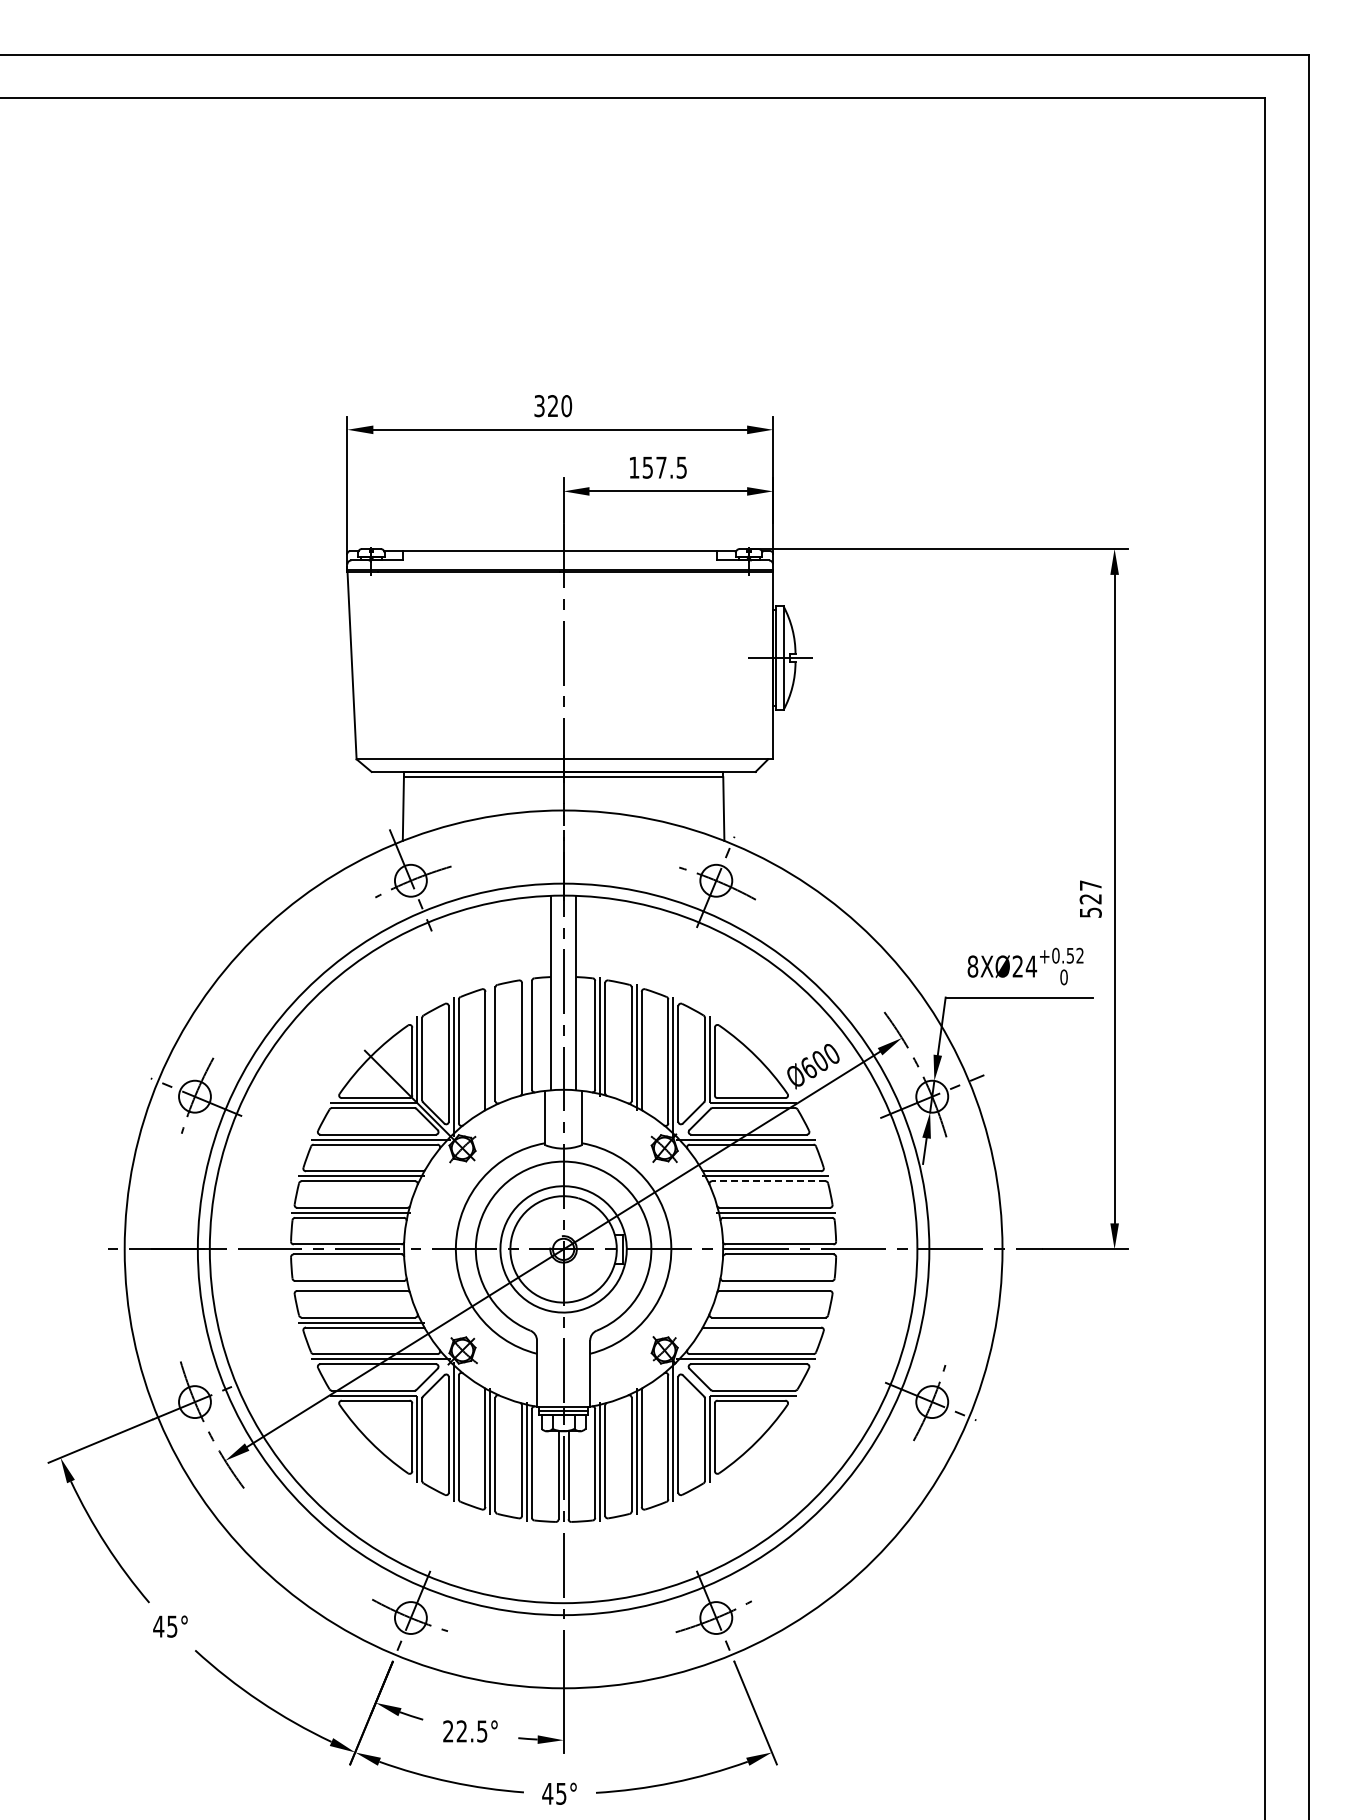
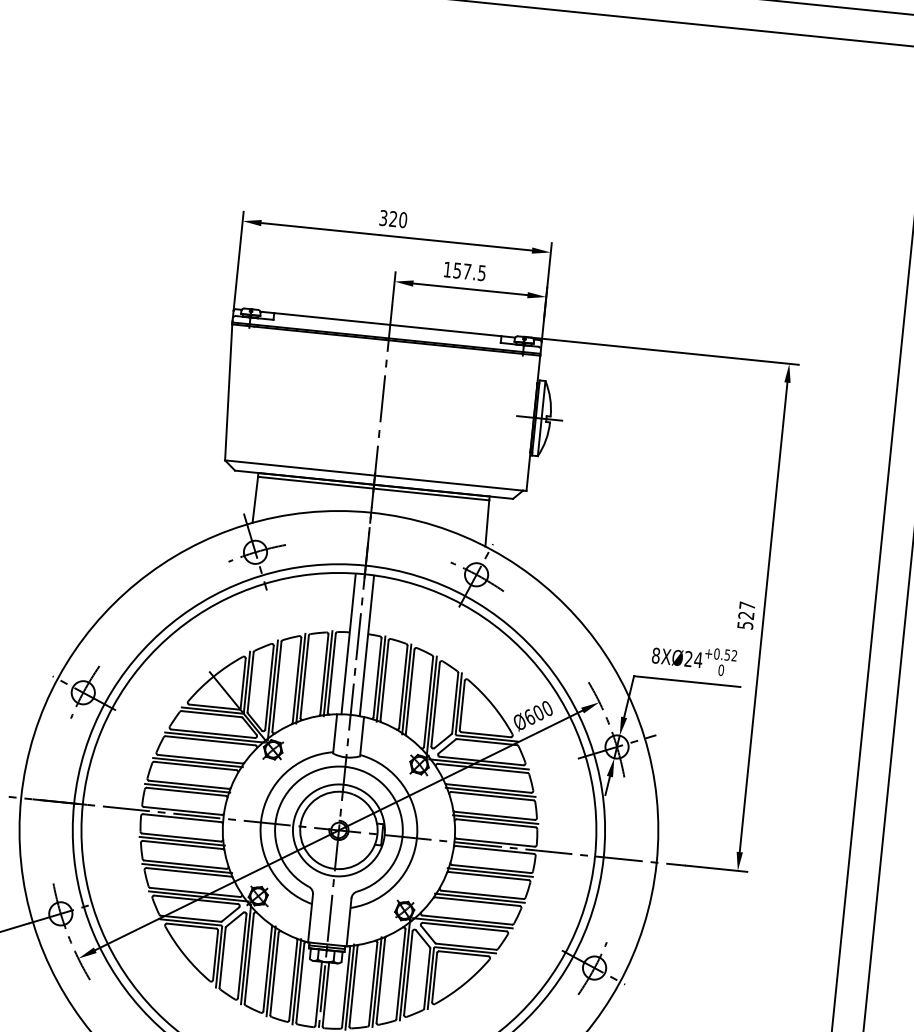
line: (527, 1036) -> (328, 673), added
line: (490, 1046) -> (300, 678), added
line: (768, 1181) -> (492, 796), dashed -> solid
line: (350, 1285) -> (182, 840), added
line: (776, 1285) -> (490, 872), added
line: (765, 1322) -> (479, 898), added

